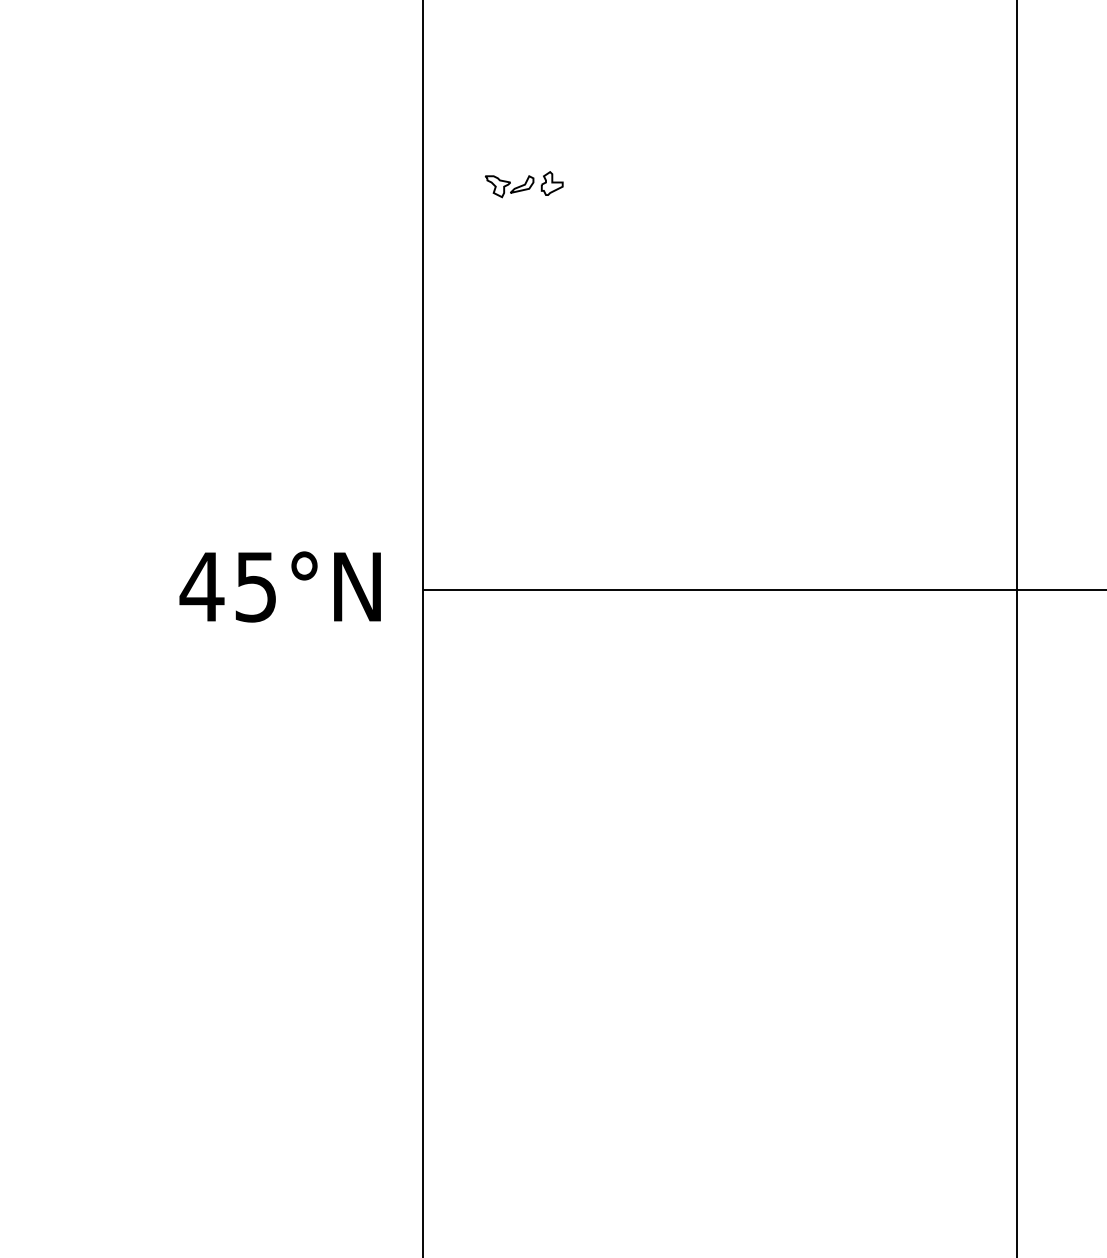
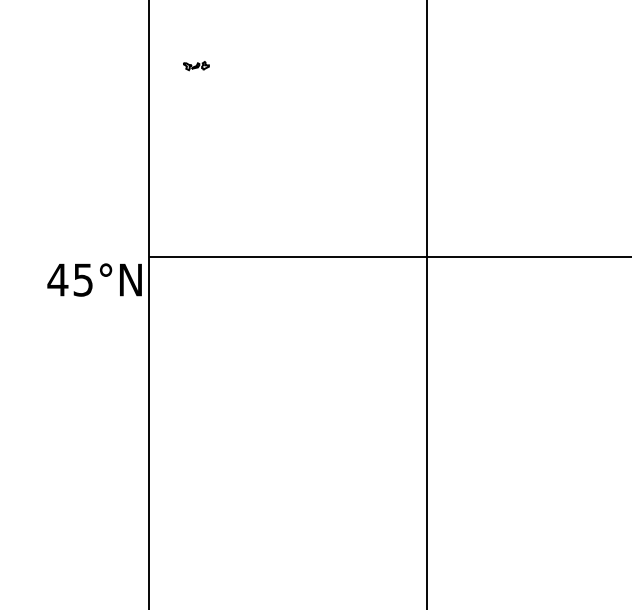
part: (524, 183) -> (196, 65), size x0.7
text: (279, 585) -> (94, 279), moved

